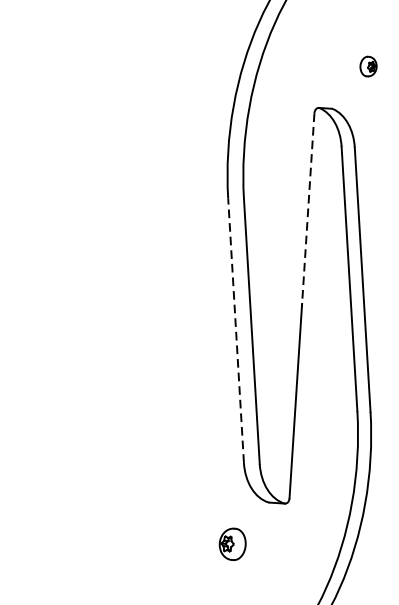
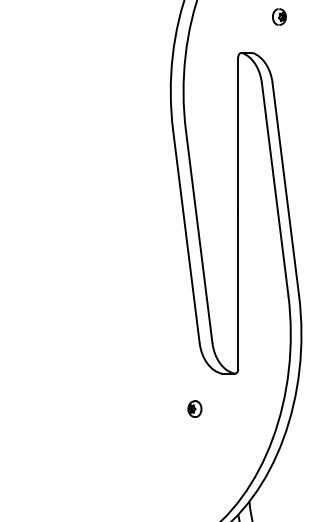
line: (308, 210) -> (238, 136), dashed -> solid
line: (236, 330) -> (186, 236), dashed -> solid
part: (232, 543) -> (194, 408), size x0.62

